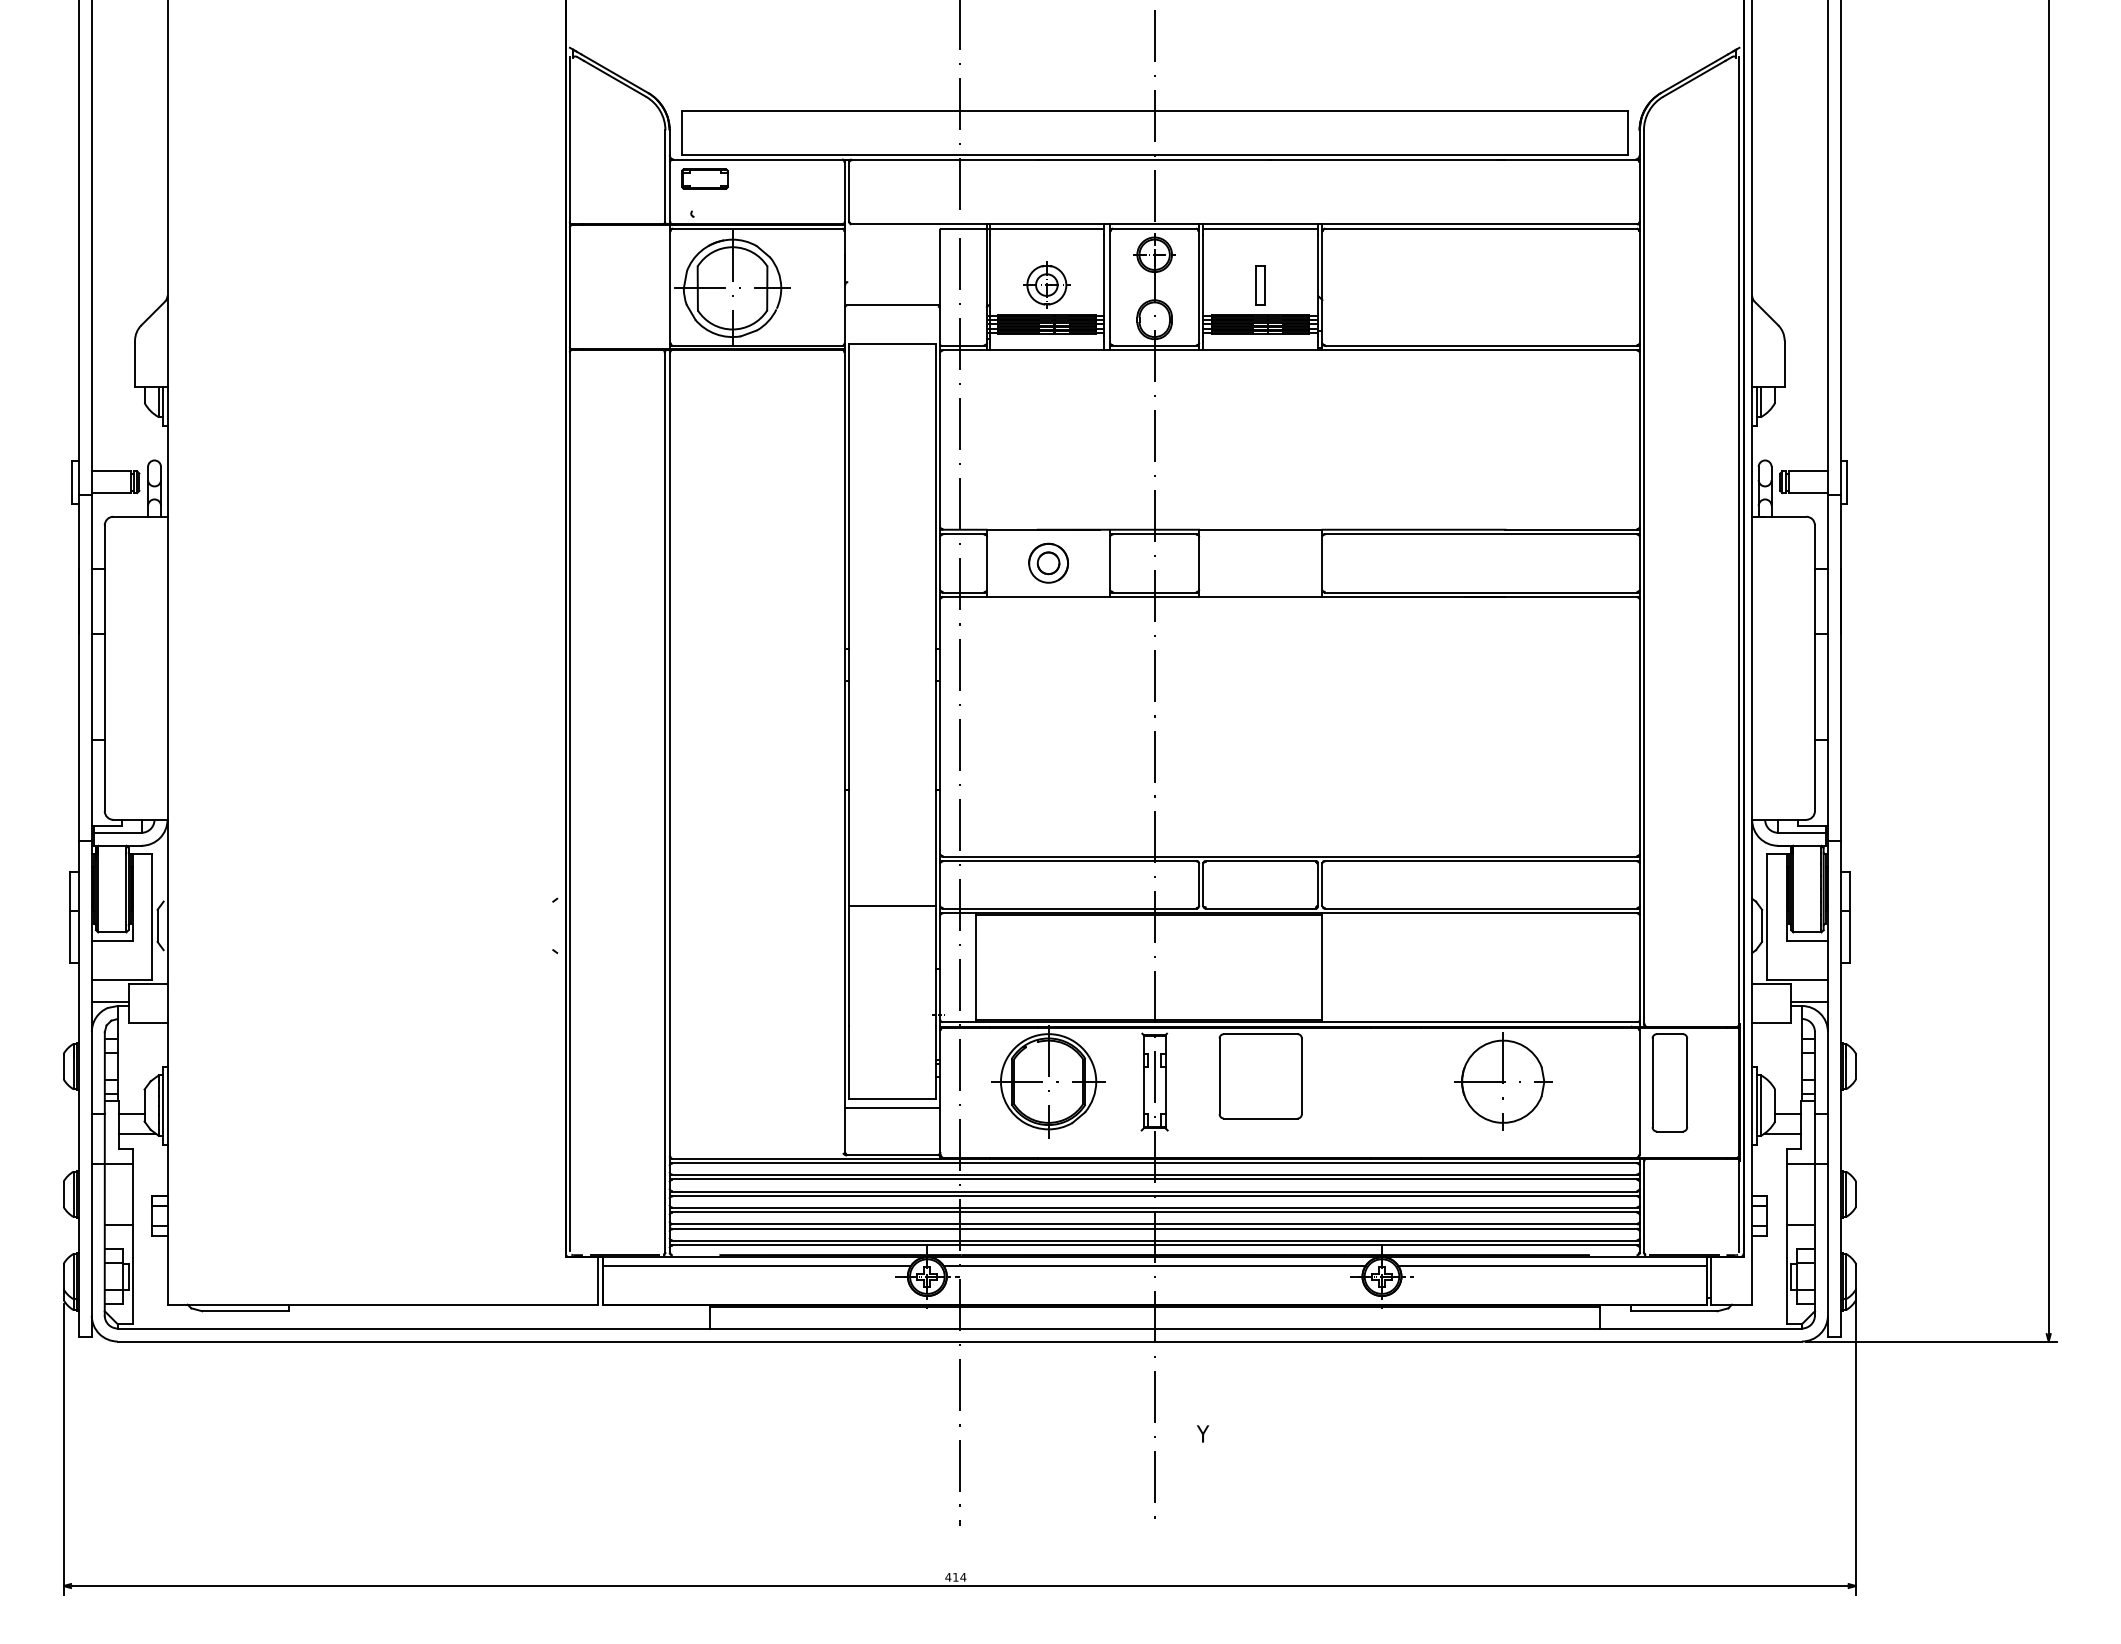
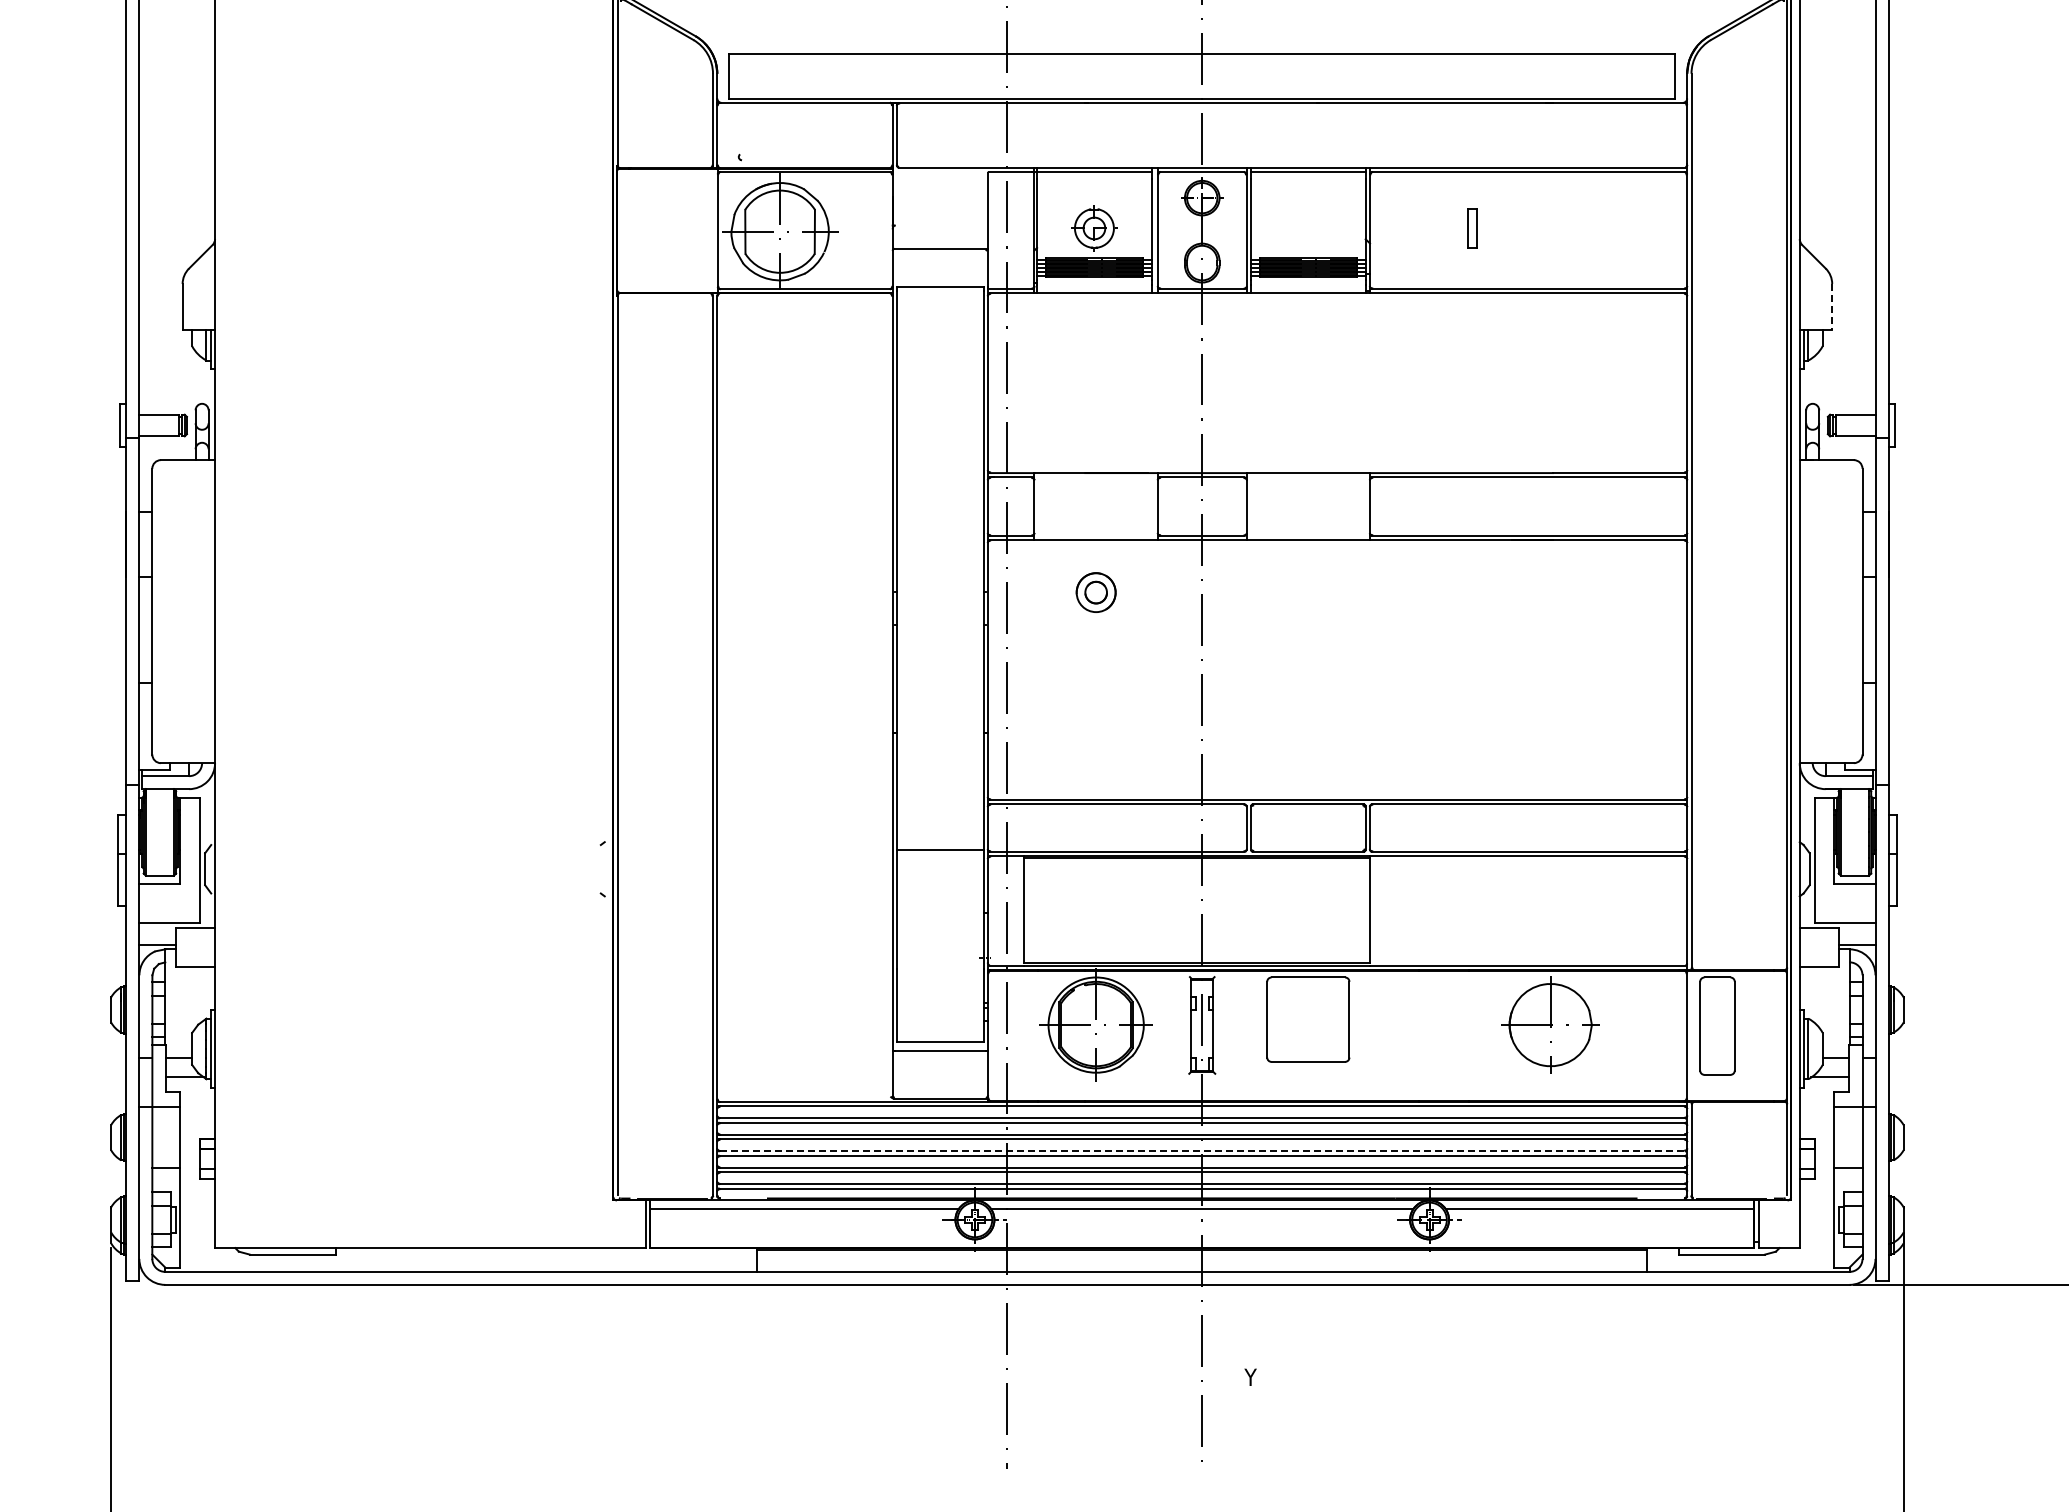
part: (704, 178) -> (752, 121), removed
part: (1260, 285) -> (1472, 228), moved
line: (1784, 364) -> (1832, 307), solid -> dashed
part: (1048, 562) -> (1096, 591), moved
line: (1154, 1207) -> (1202, 1150), solid -> dashed

